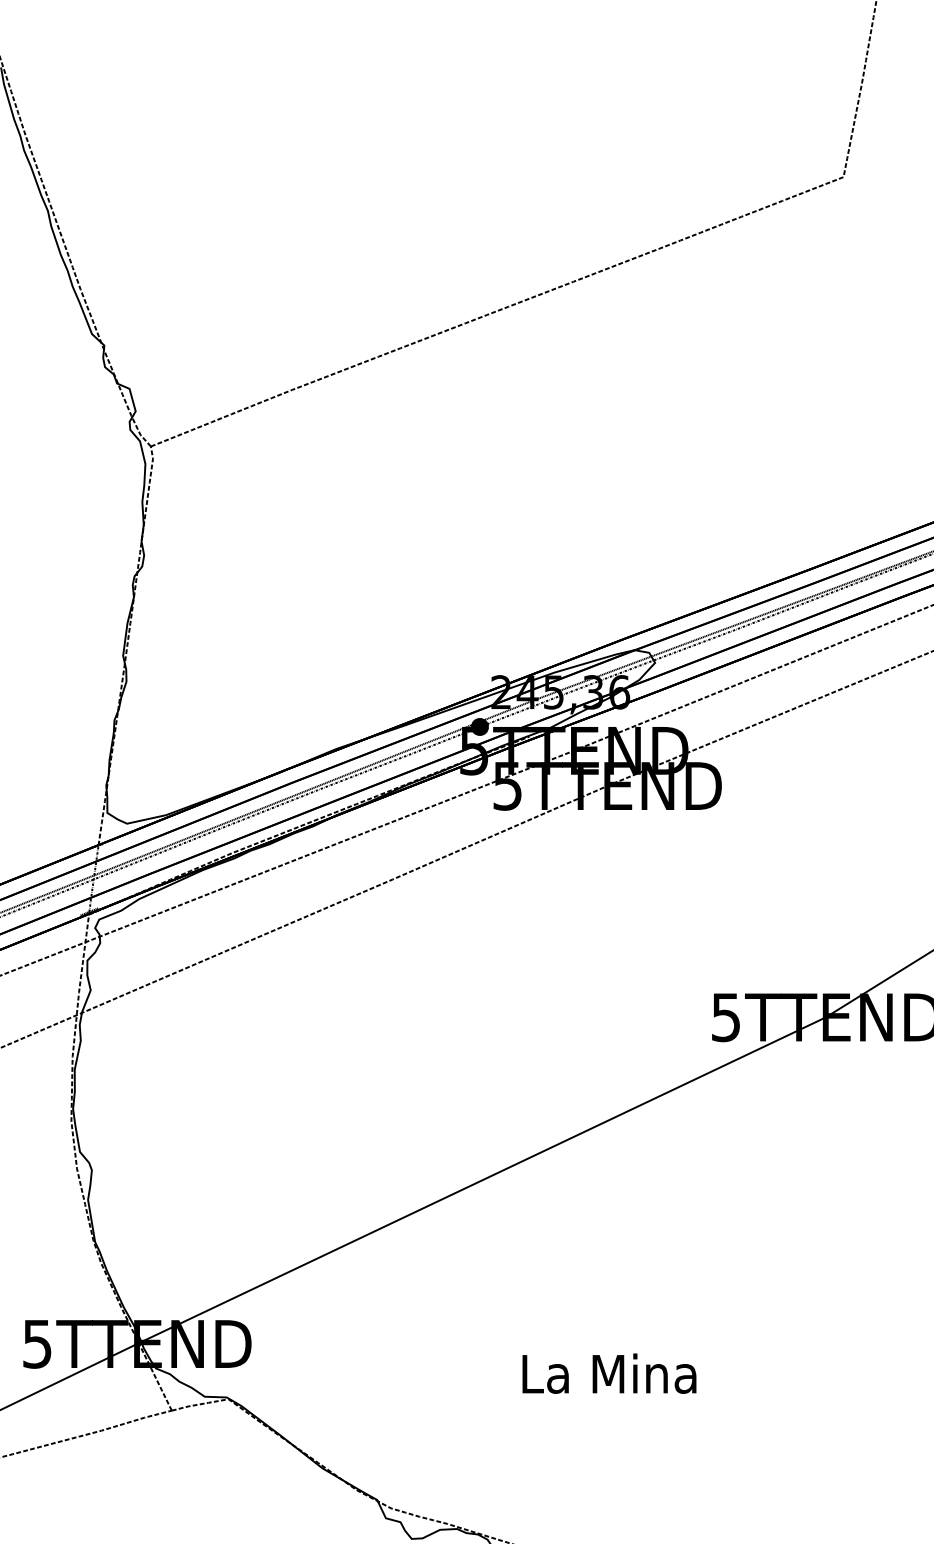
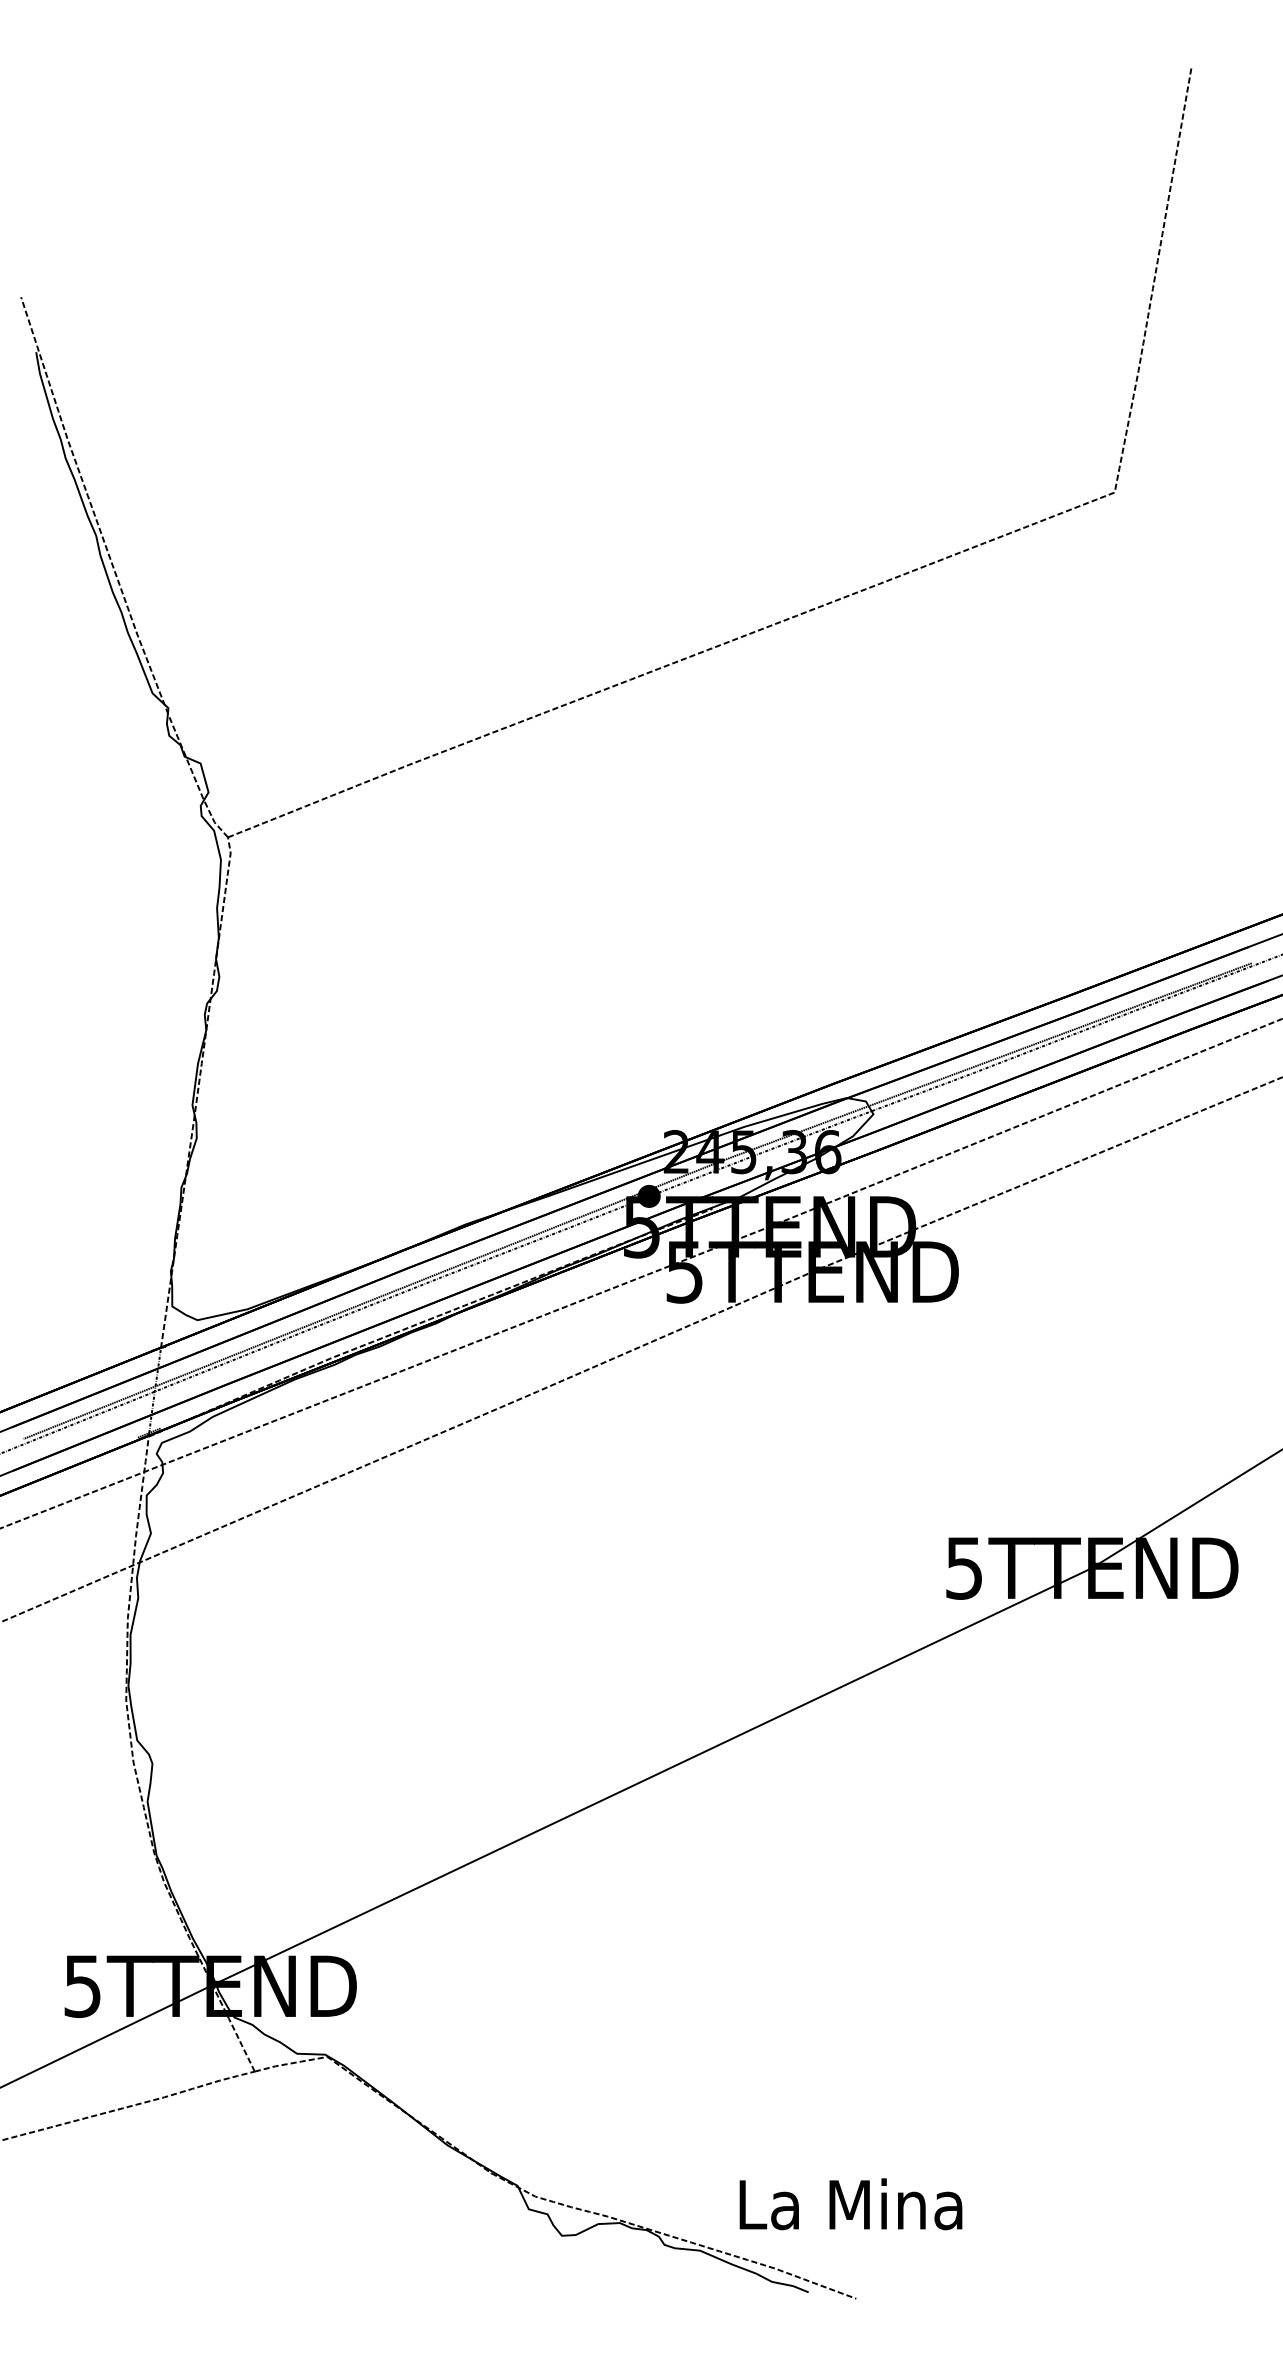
text: (609, 1373) -> (850, 2204), moved

